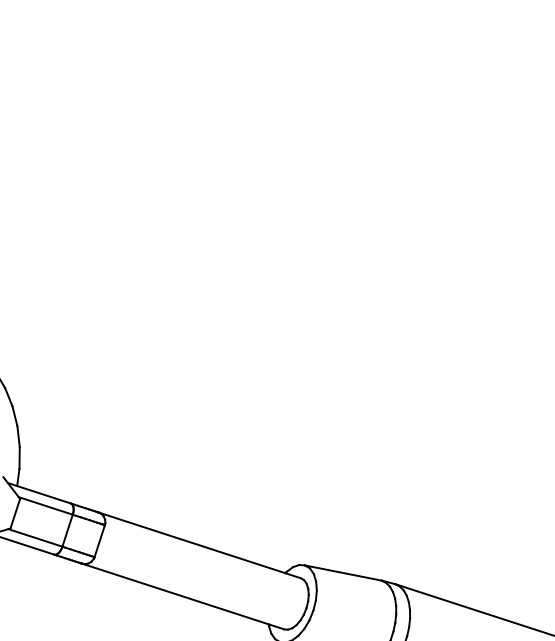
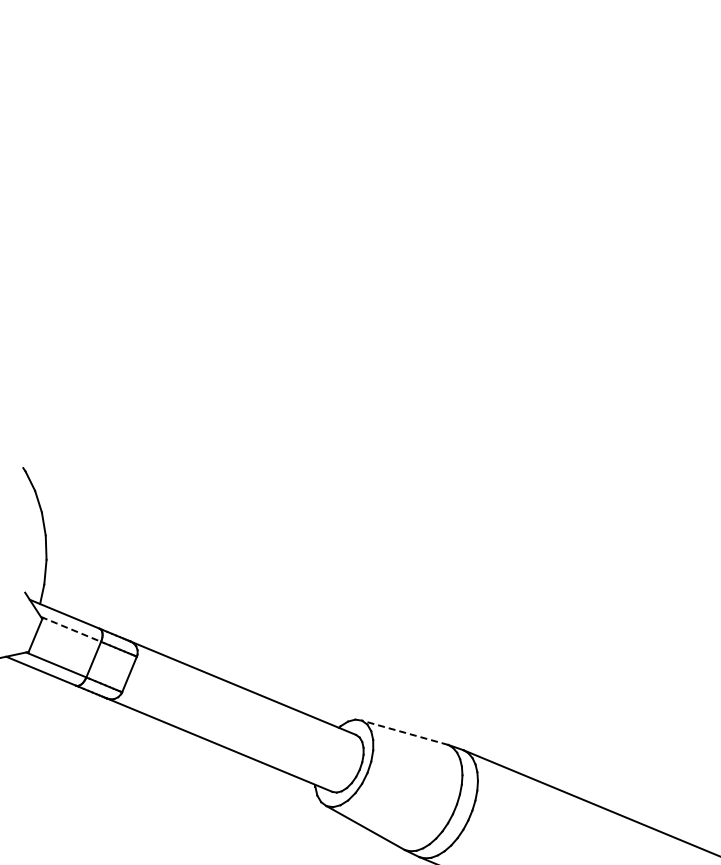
line: (46, 506) -> (71, 629), solid -> dashed
line: (343, 572) -> (405, 732), solid -> dashed

